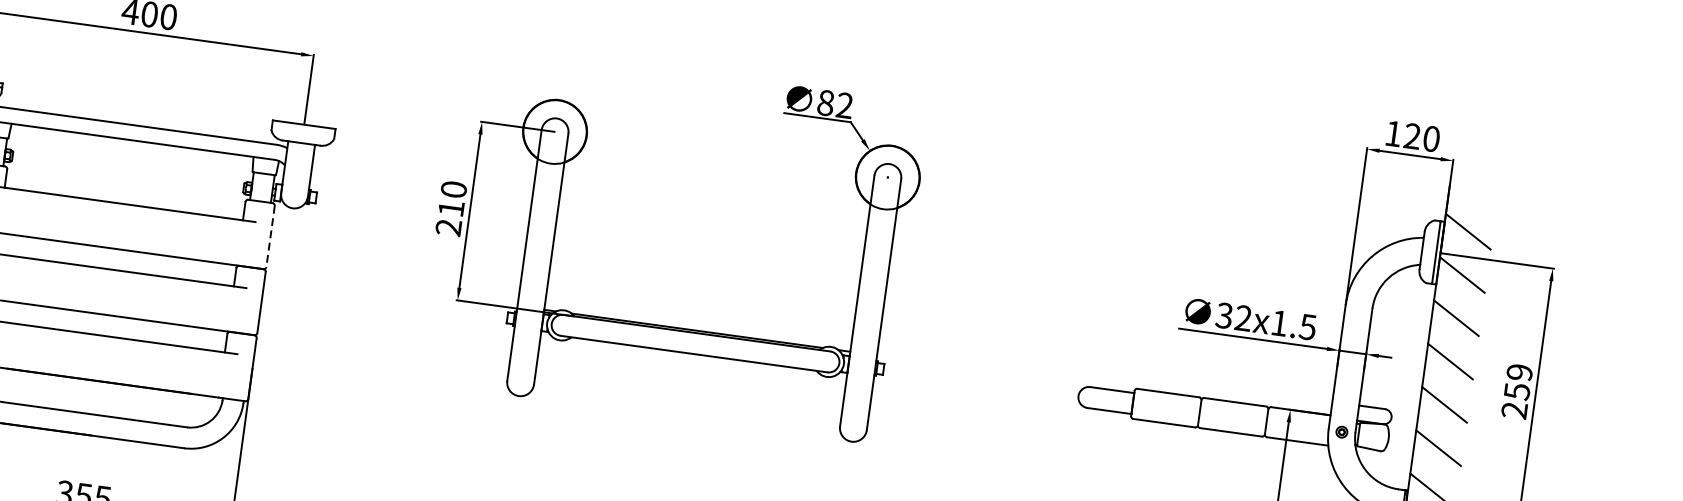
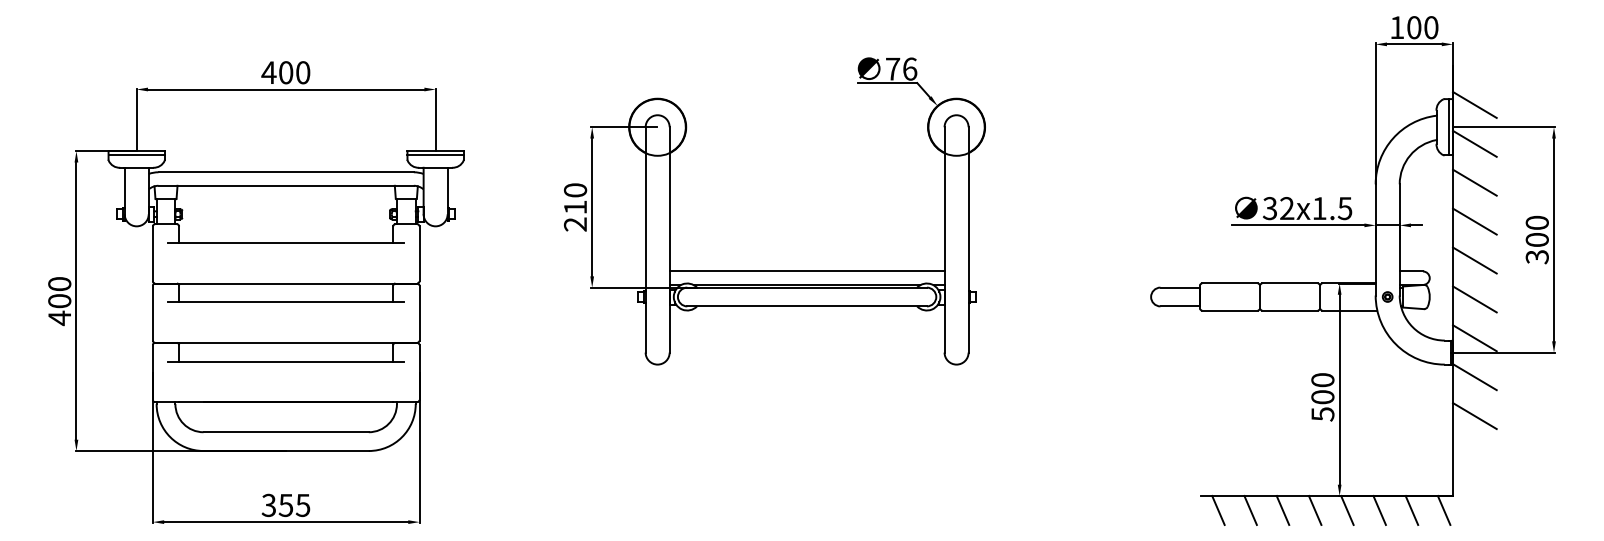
text: (835, 103) -> (901, 68), 82 -> 76
line: (303, 129) -> (435, 155), added
text: (1412, 136) -> (1414, 27), 120 -> 100
line: (270, 237) -> (419, 254), dashed -> solid
line: (698, 315) -> (806, 271), added
text: (1516, 390) -> (1536, 239), 259 -> 300

